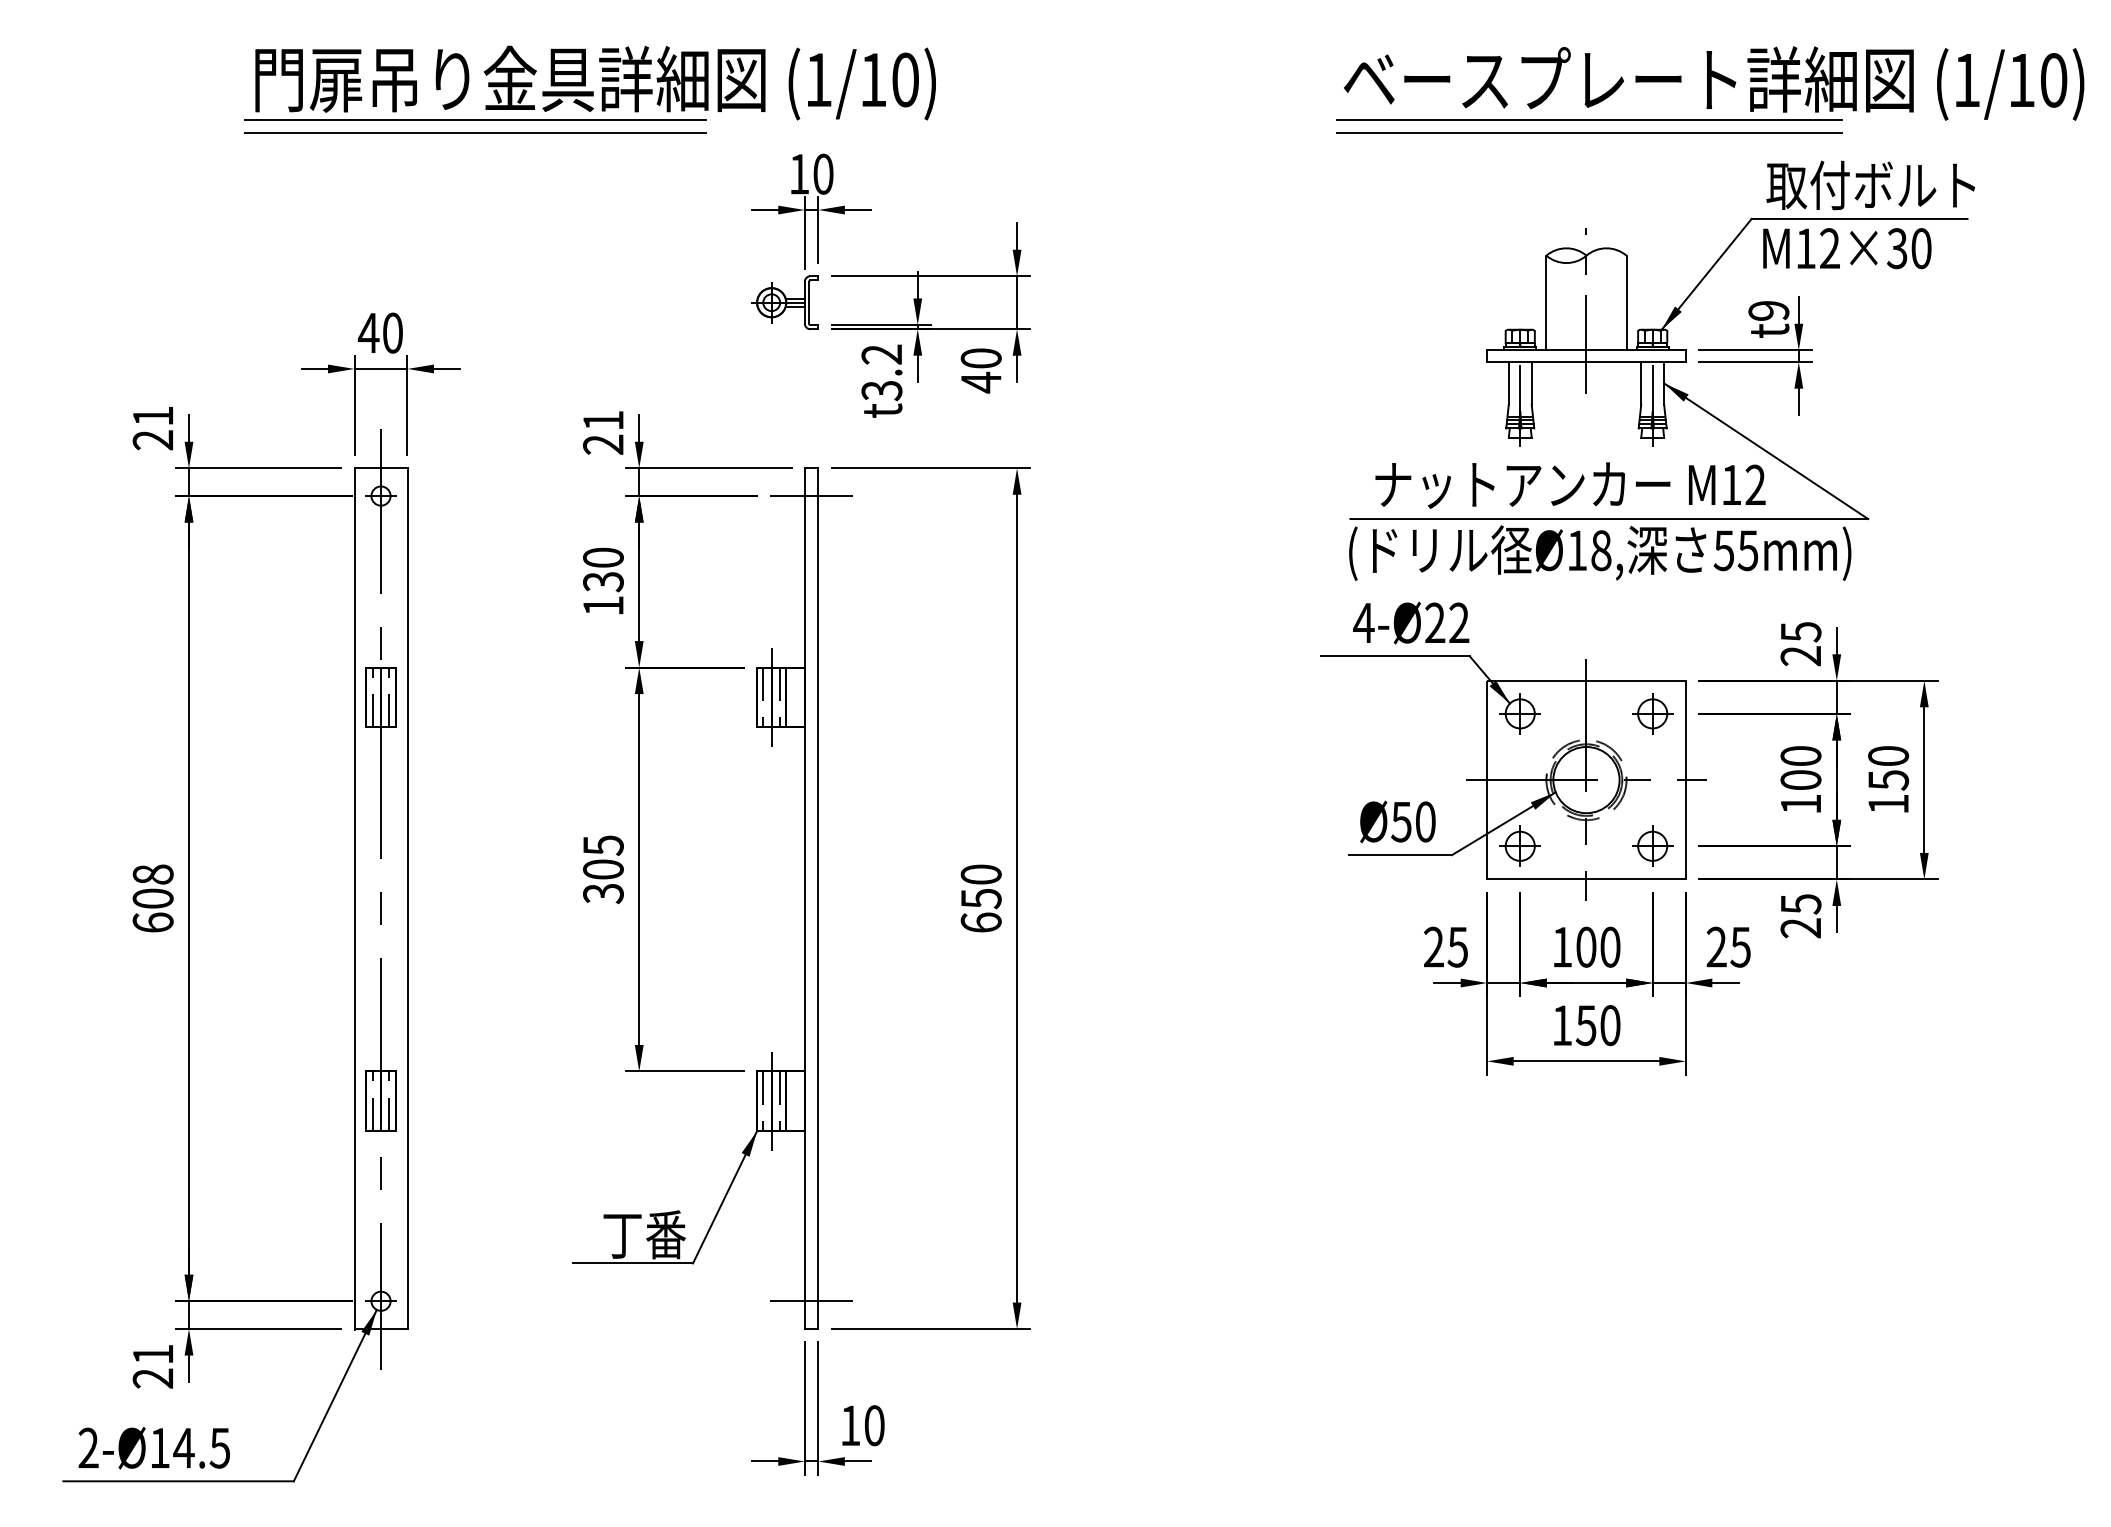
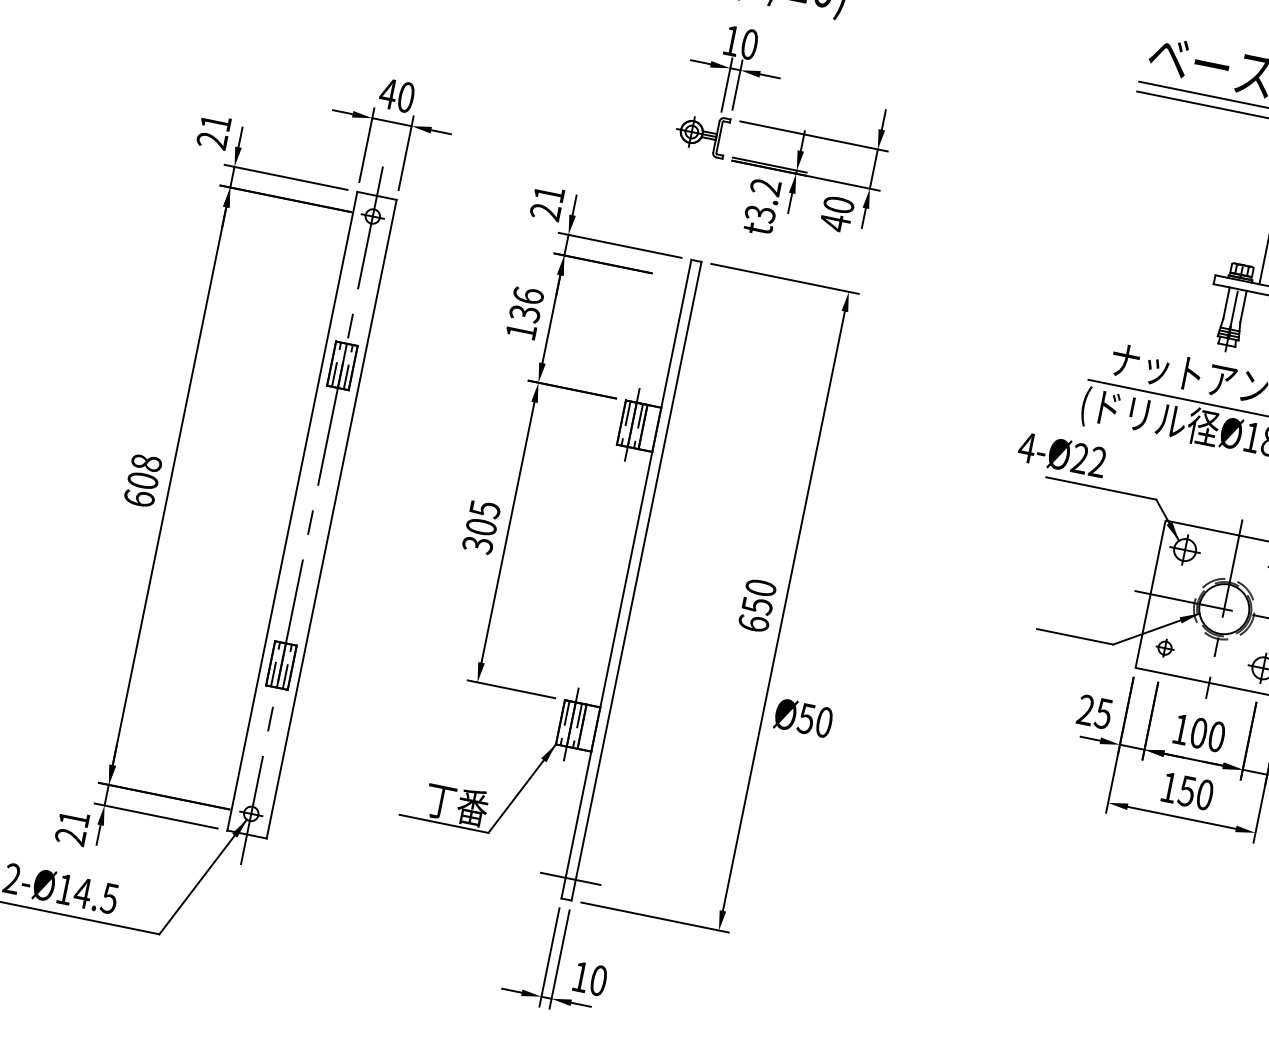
line: (811, 496) -> (692, 281), removed
text: (603, 557) -> (528, 295), 130 -> 136
text: (1411, 622) -> (1062, 454), moved
text: (1397, 821) -> (803, 717), moved
part: (1519, 845) -> (1164, 647), size x0.6

